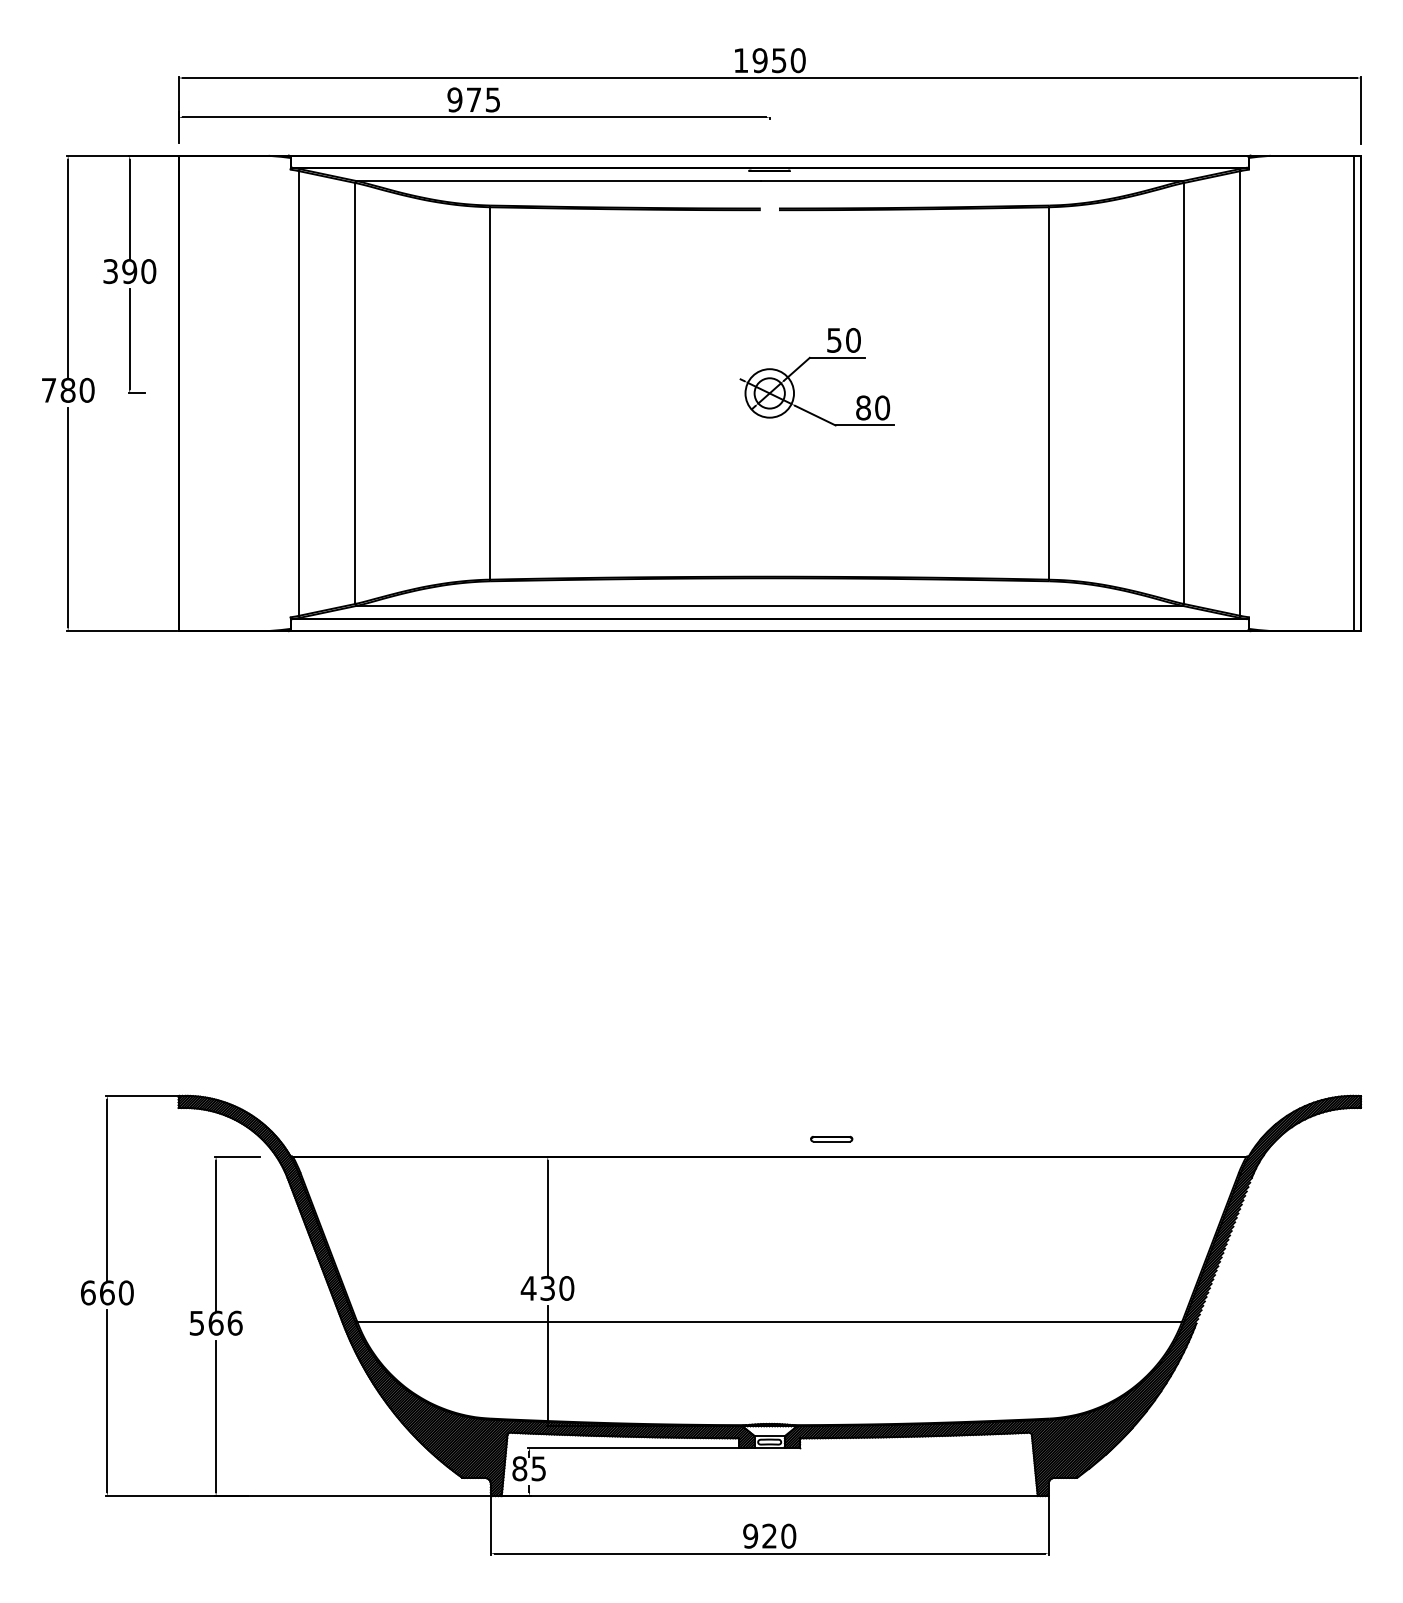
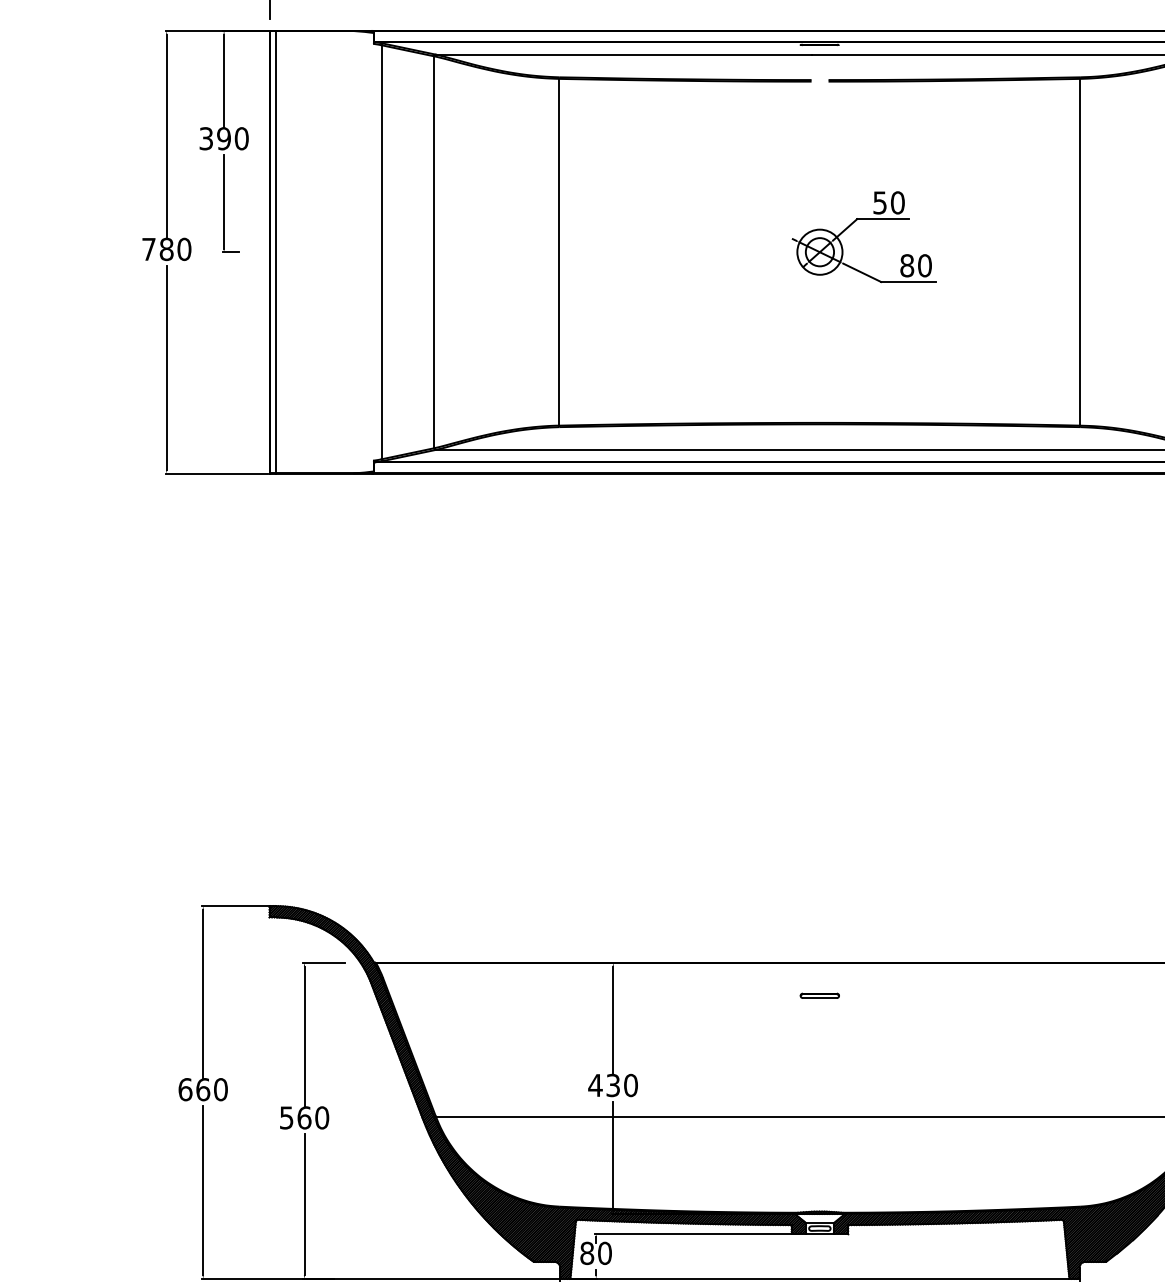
line: (185, 393) -> (275, 252), added
part: (831, 1138) -> (819, 995), moved
text: (234, 1322) -> (321, 1117), 566 -> 560
text: (538, 1468) -> (604, 1253), 85 -> 80

